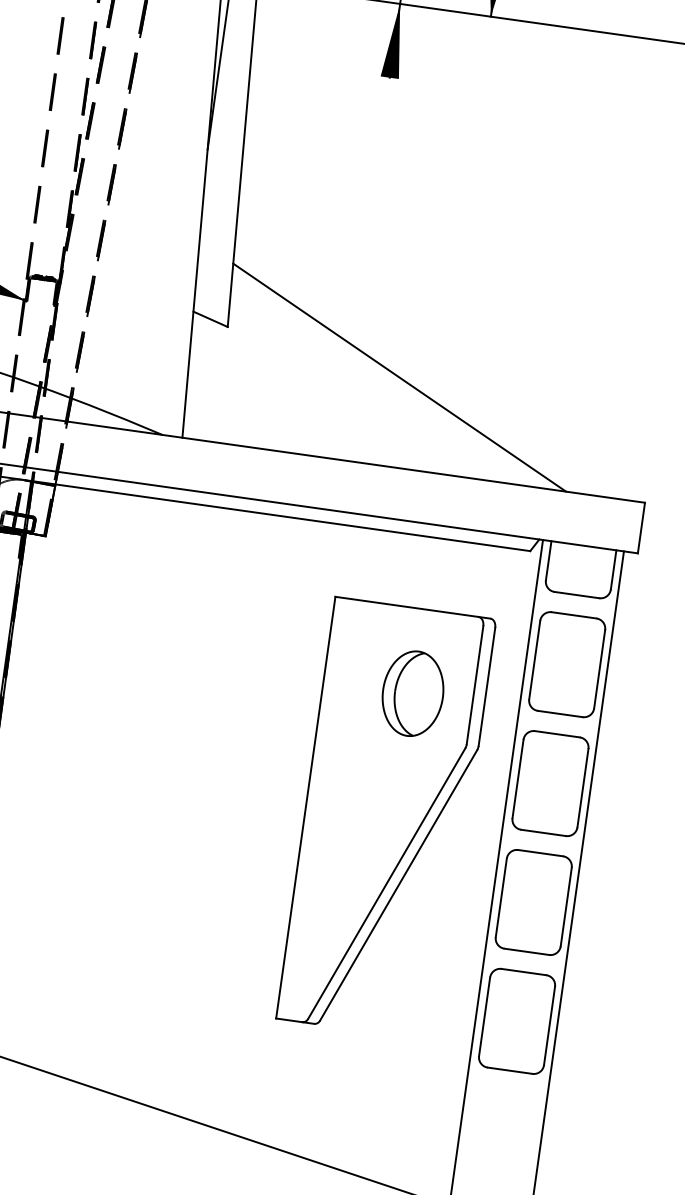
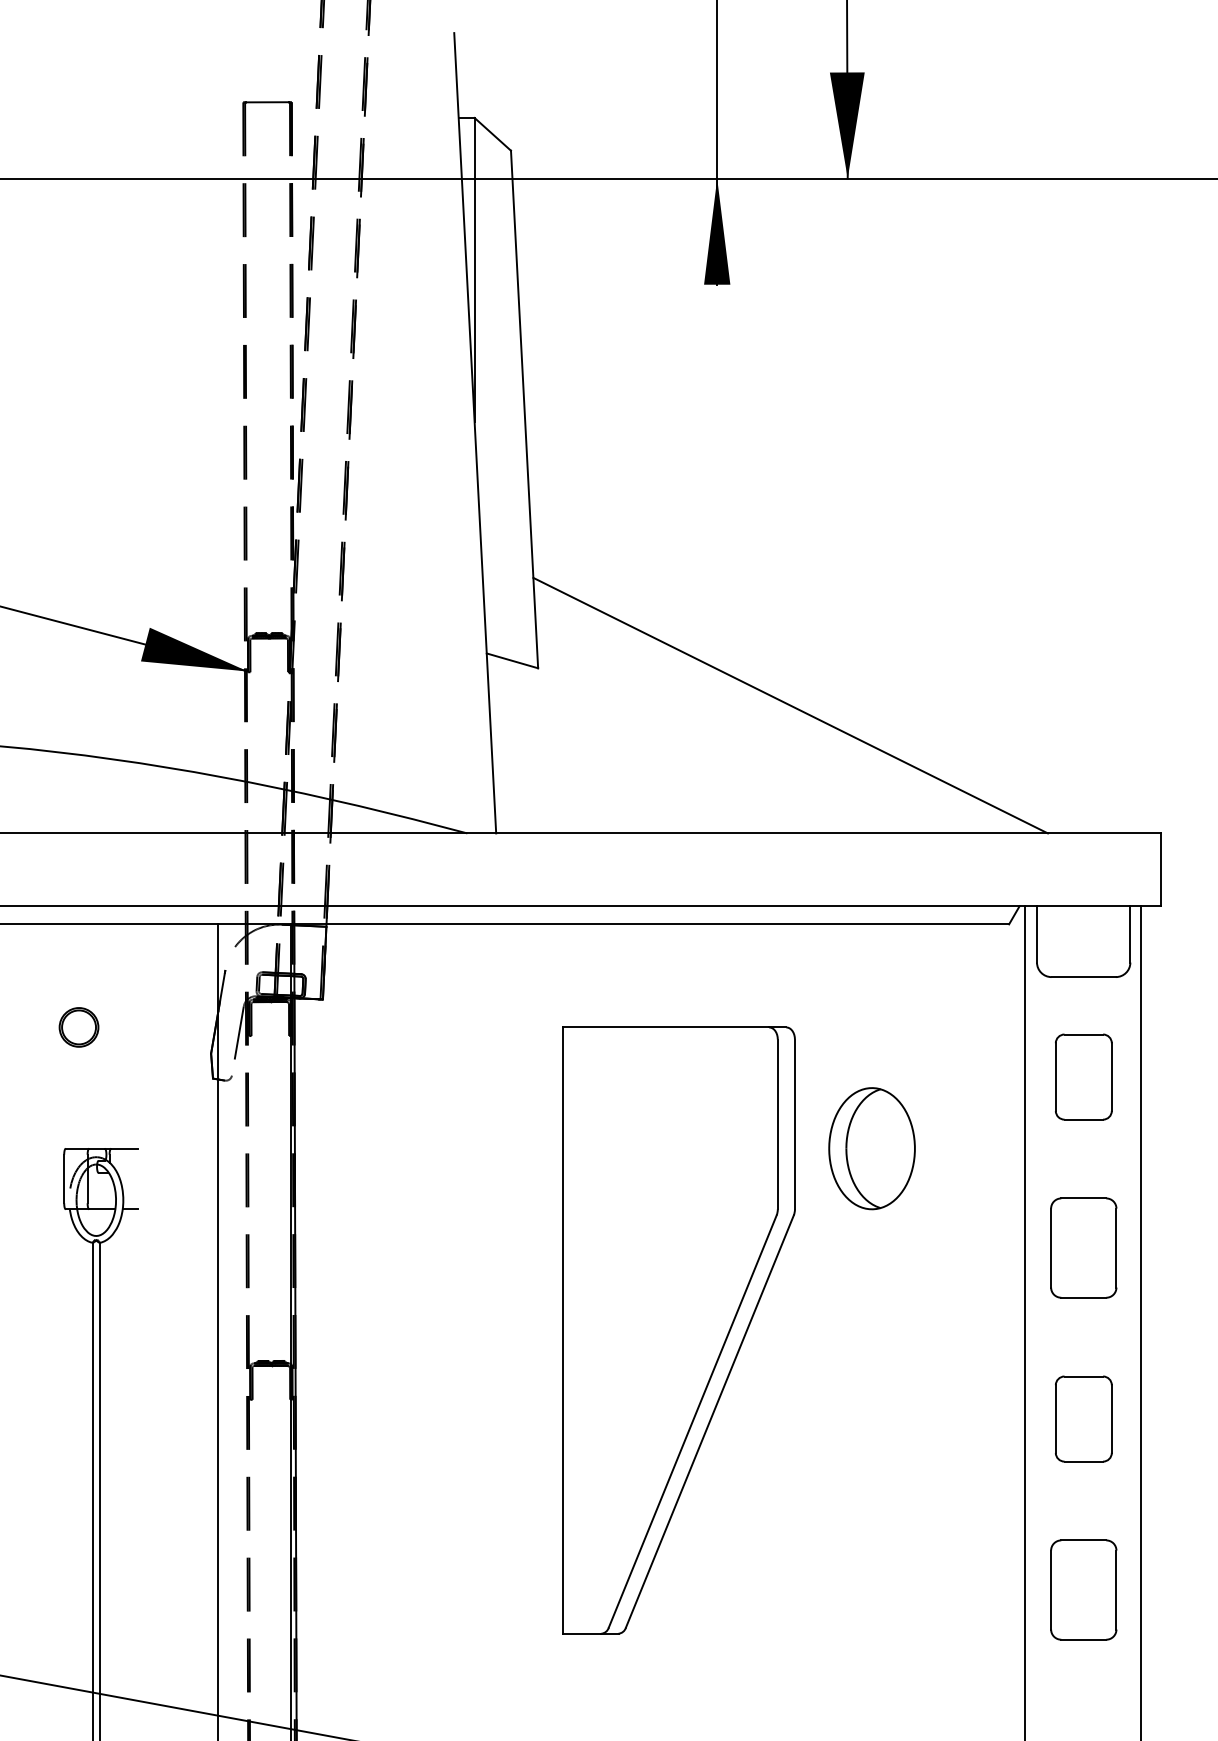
part: (567, 664) -> (1083, 1076), size x0.6
part: (550, 783) -> (1083, 1247), size x0.7
part: (385, 818) -> (678, 1330), moved
part: (533, 902) -> (1083, 1418), size x0.6
part: (516, 1020) -> (1083, 1589), size x0.7

